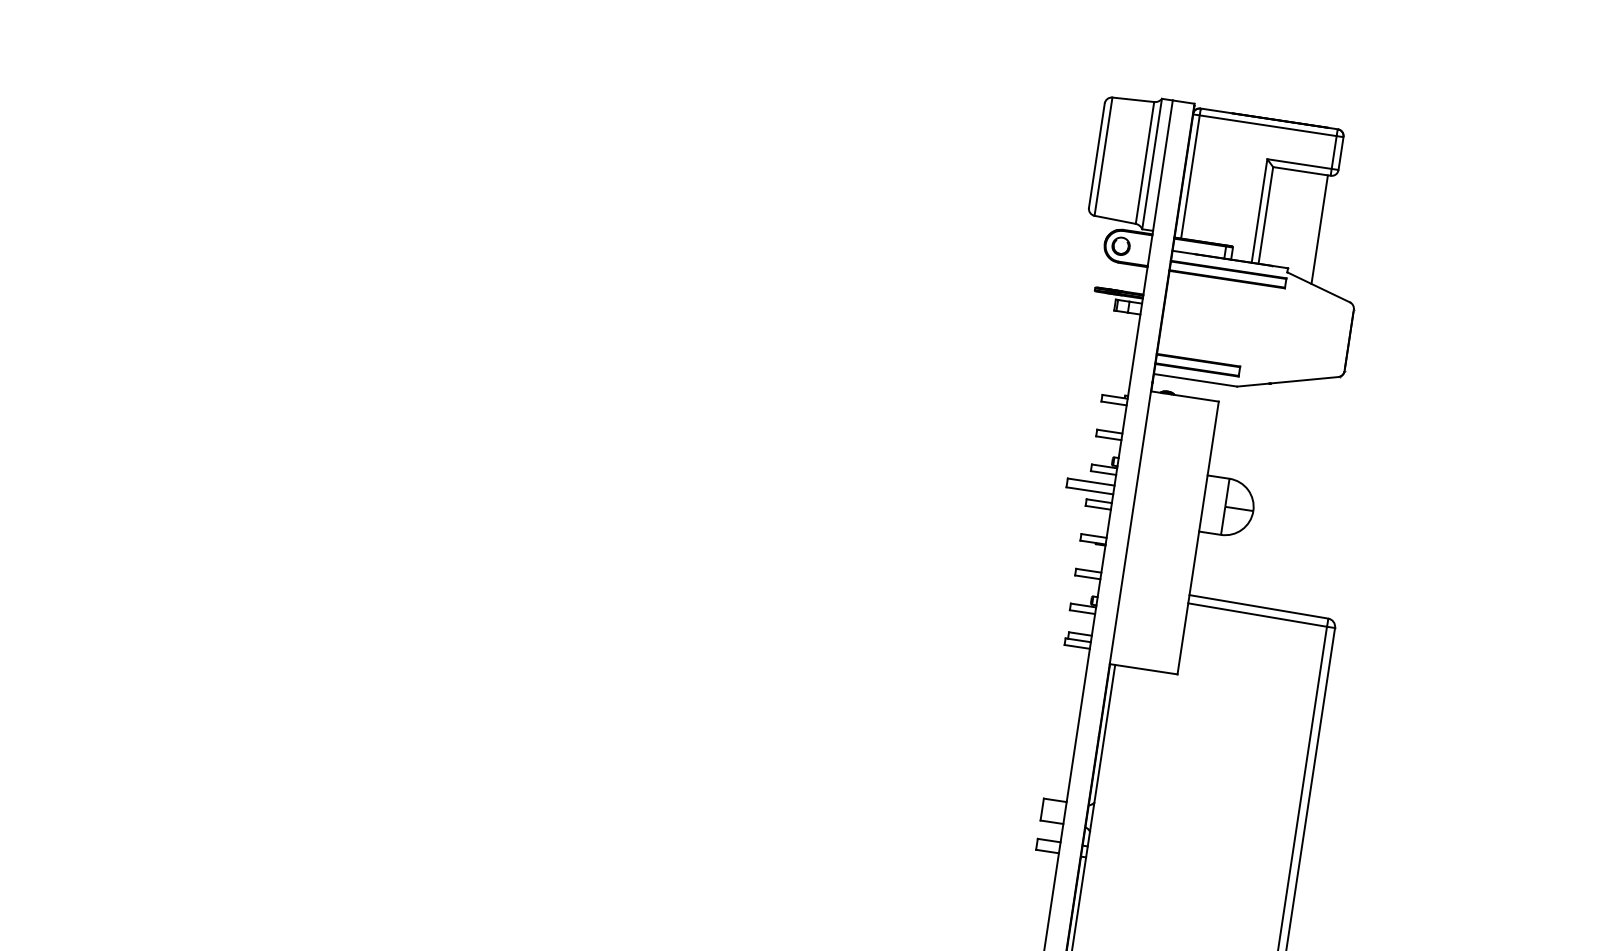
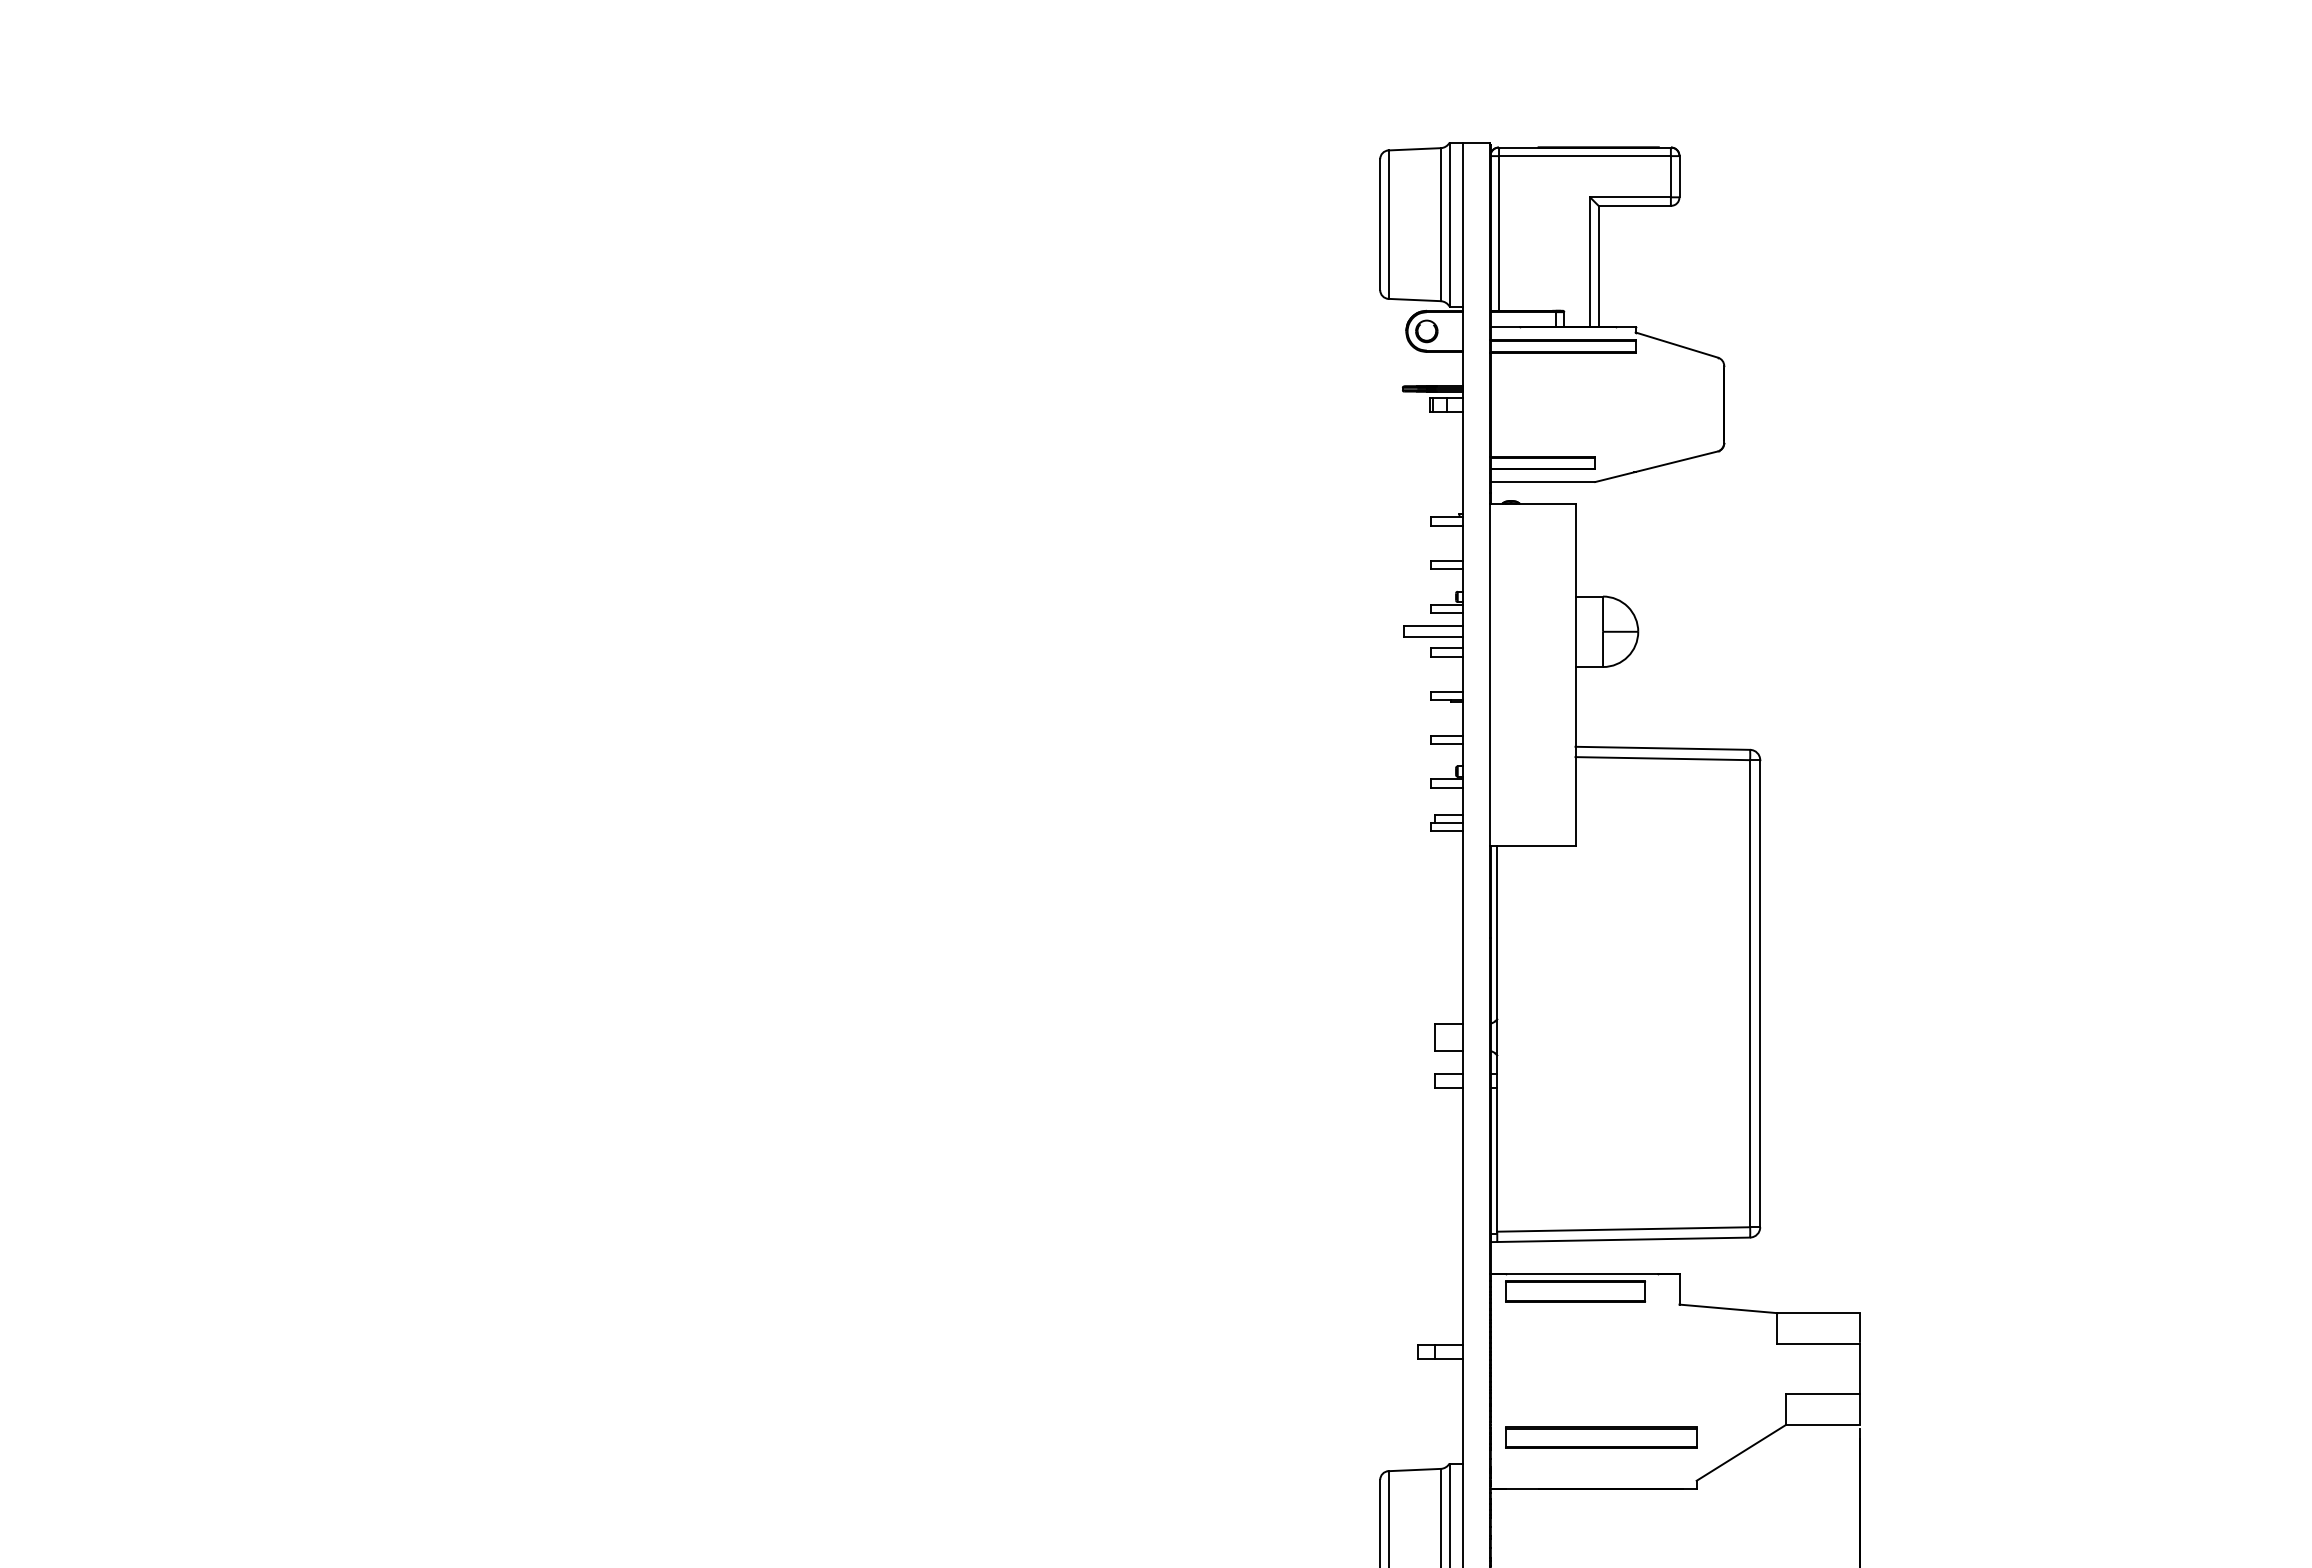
line: (1319, 229) -> (1667, 273), removed

